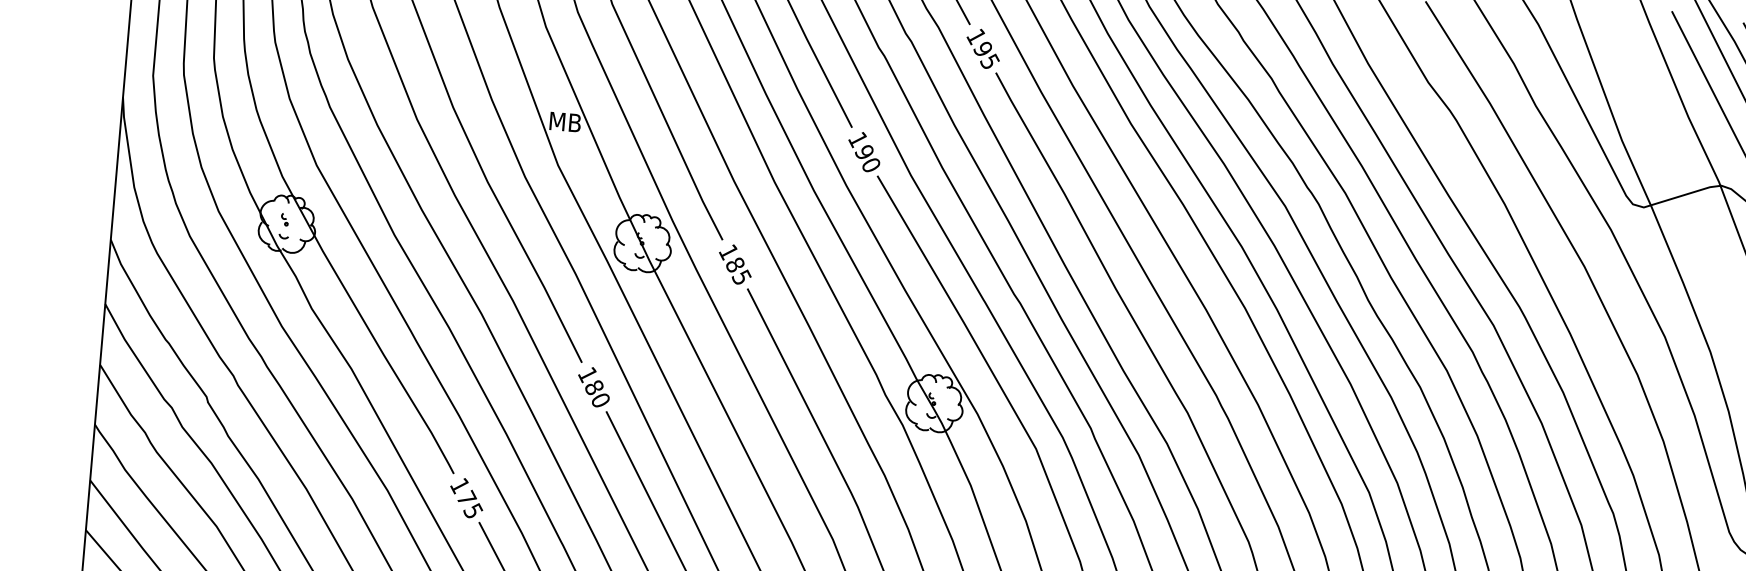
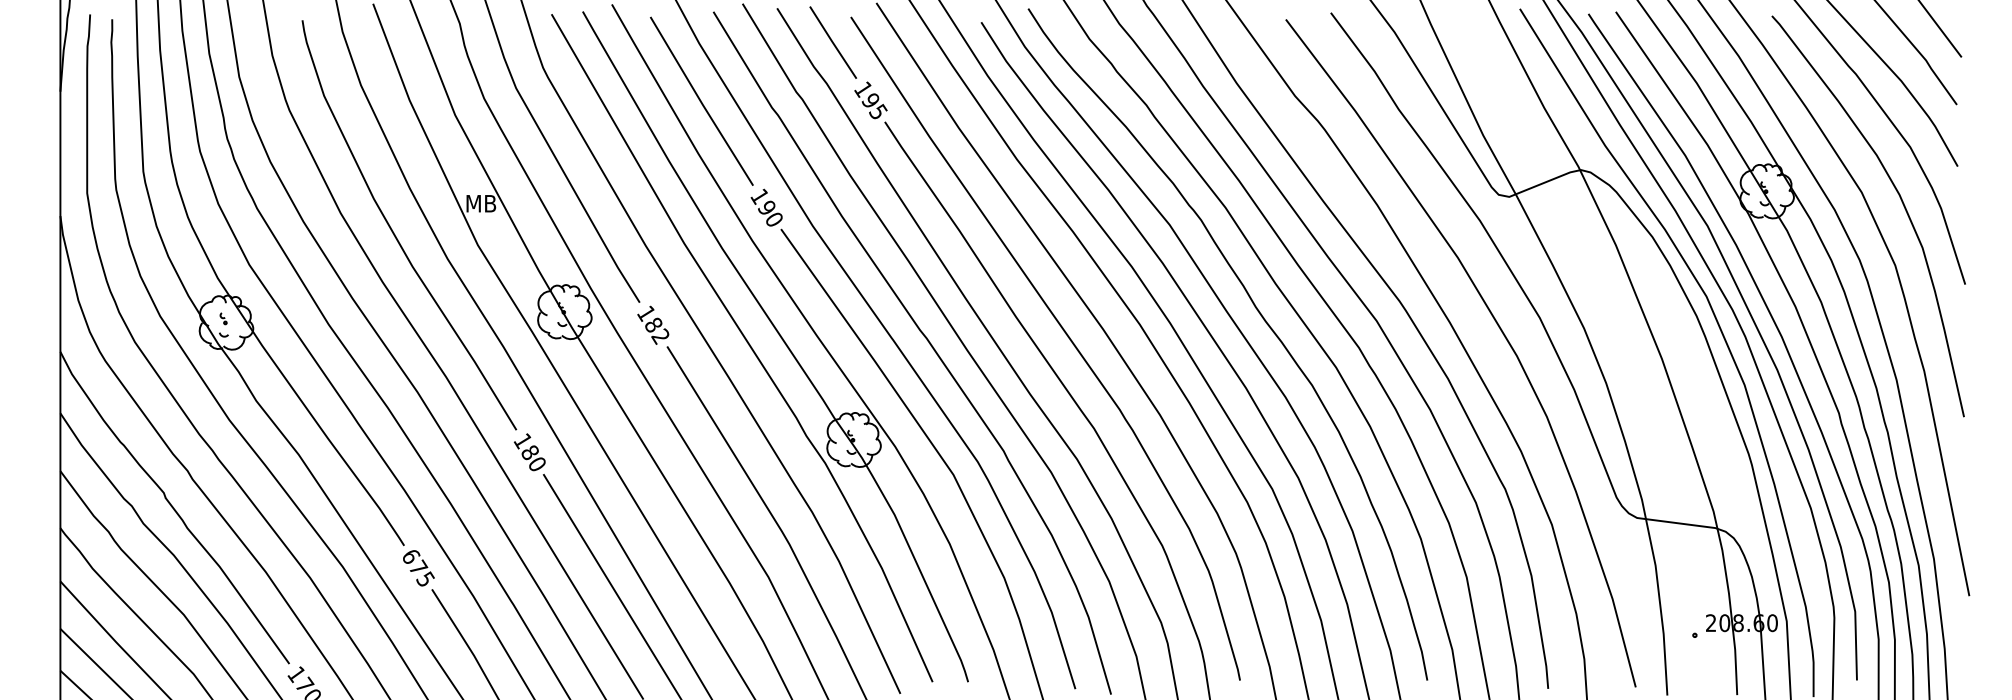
text: (741, 277) -> (660, 336), 185 -> 182
text: (459, 485) -> (410, 556), 175 -> 675

